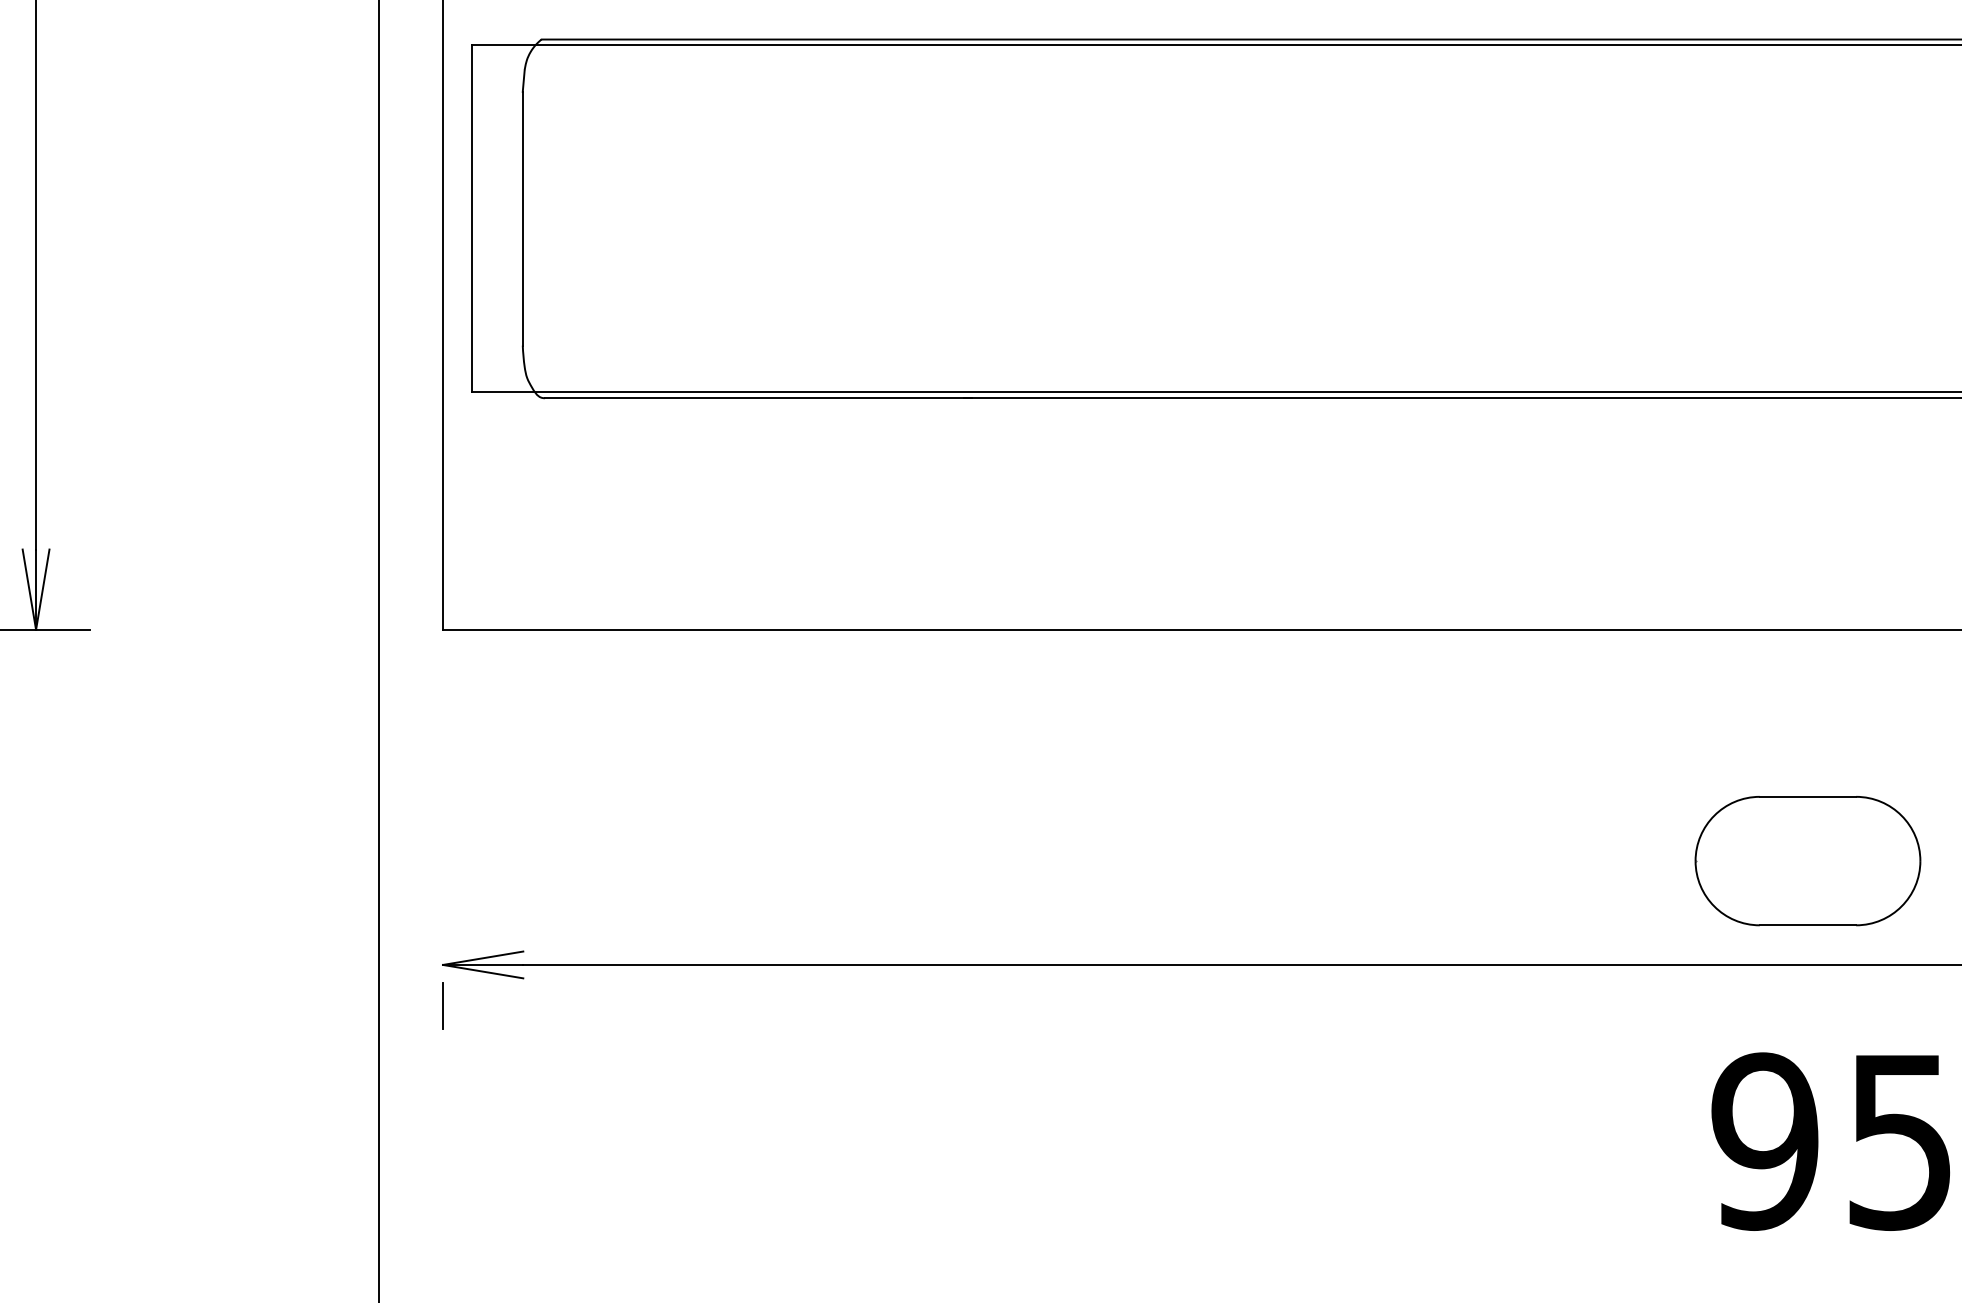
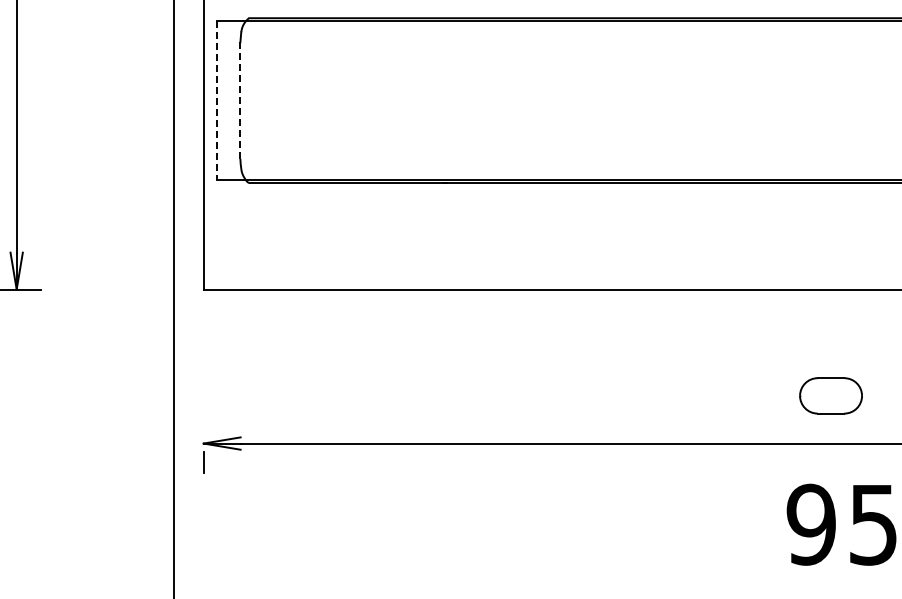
line: (472, 218) -> (217, 100), solid -> dashed
line: (523, 220) -> (240, 101), solid -> dashed
part: (1806, 860) -> (830, 395), size x0.6

